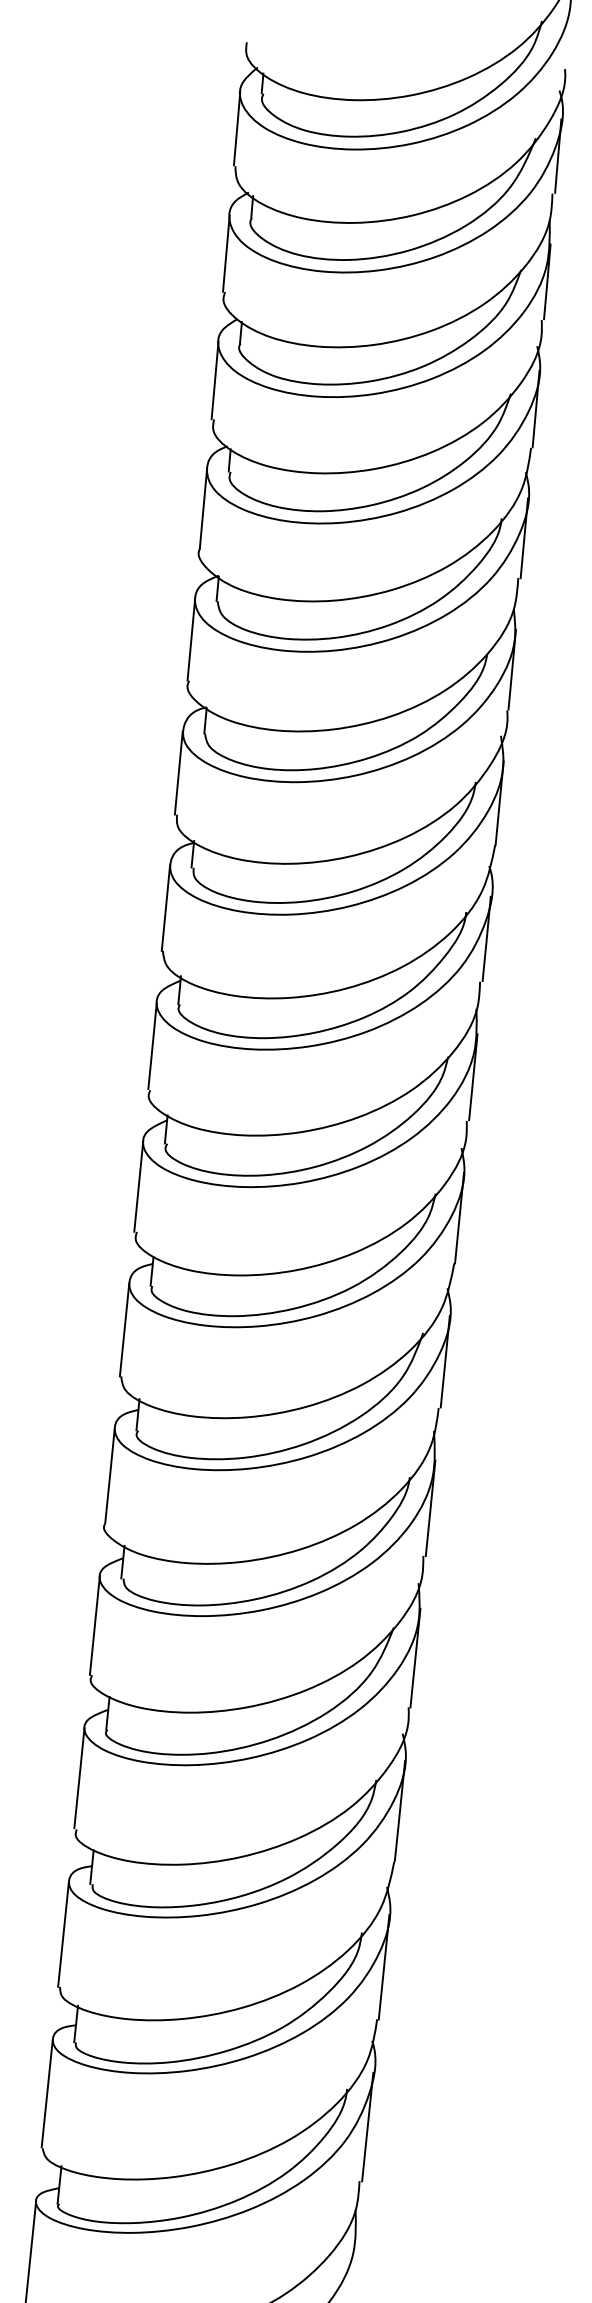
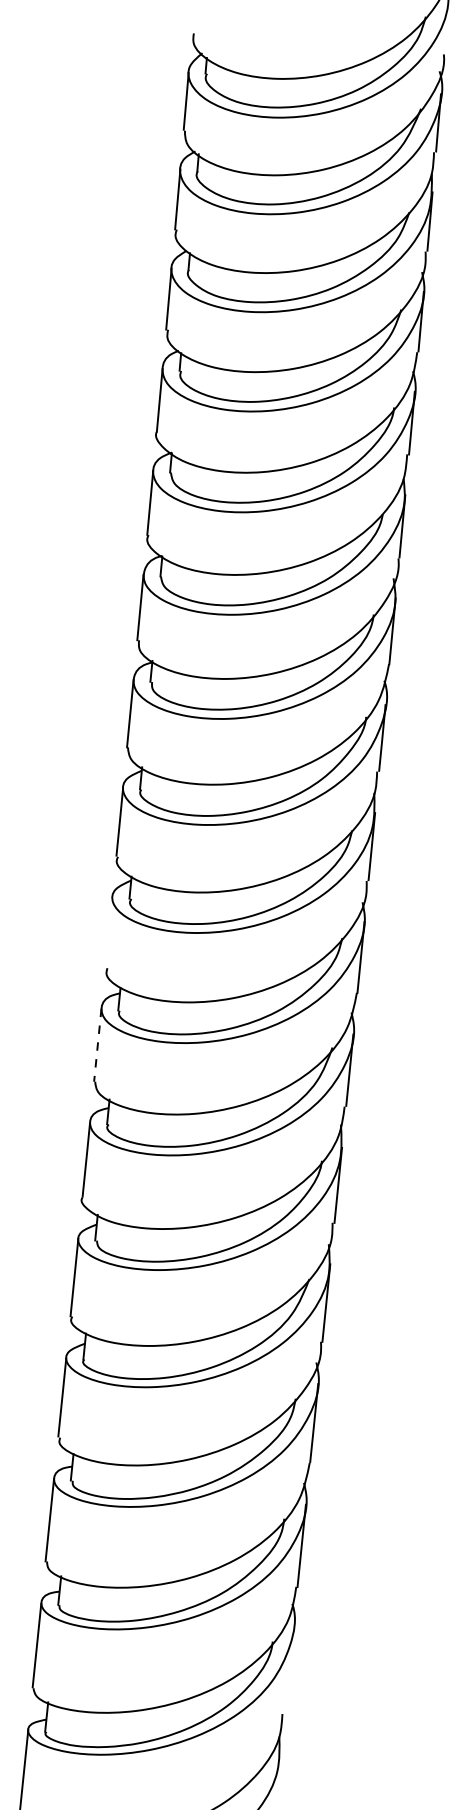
line: (138, 1186) -> (108, 932), removed
line: (124, 1329) -> (97, 1044), solid -> dashed
line: (367, 2126) -> (288, 1671), removed

